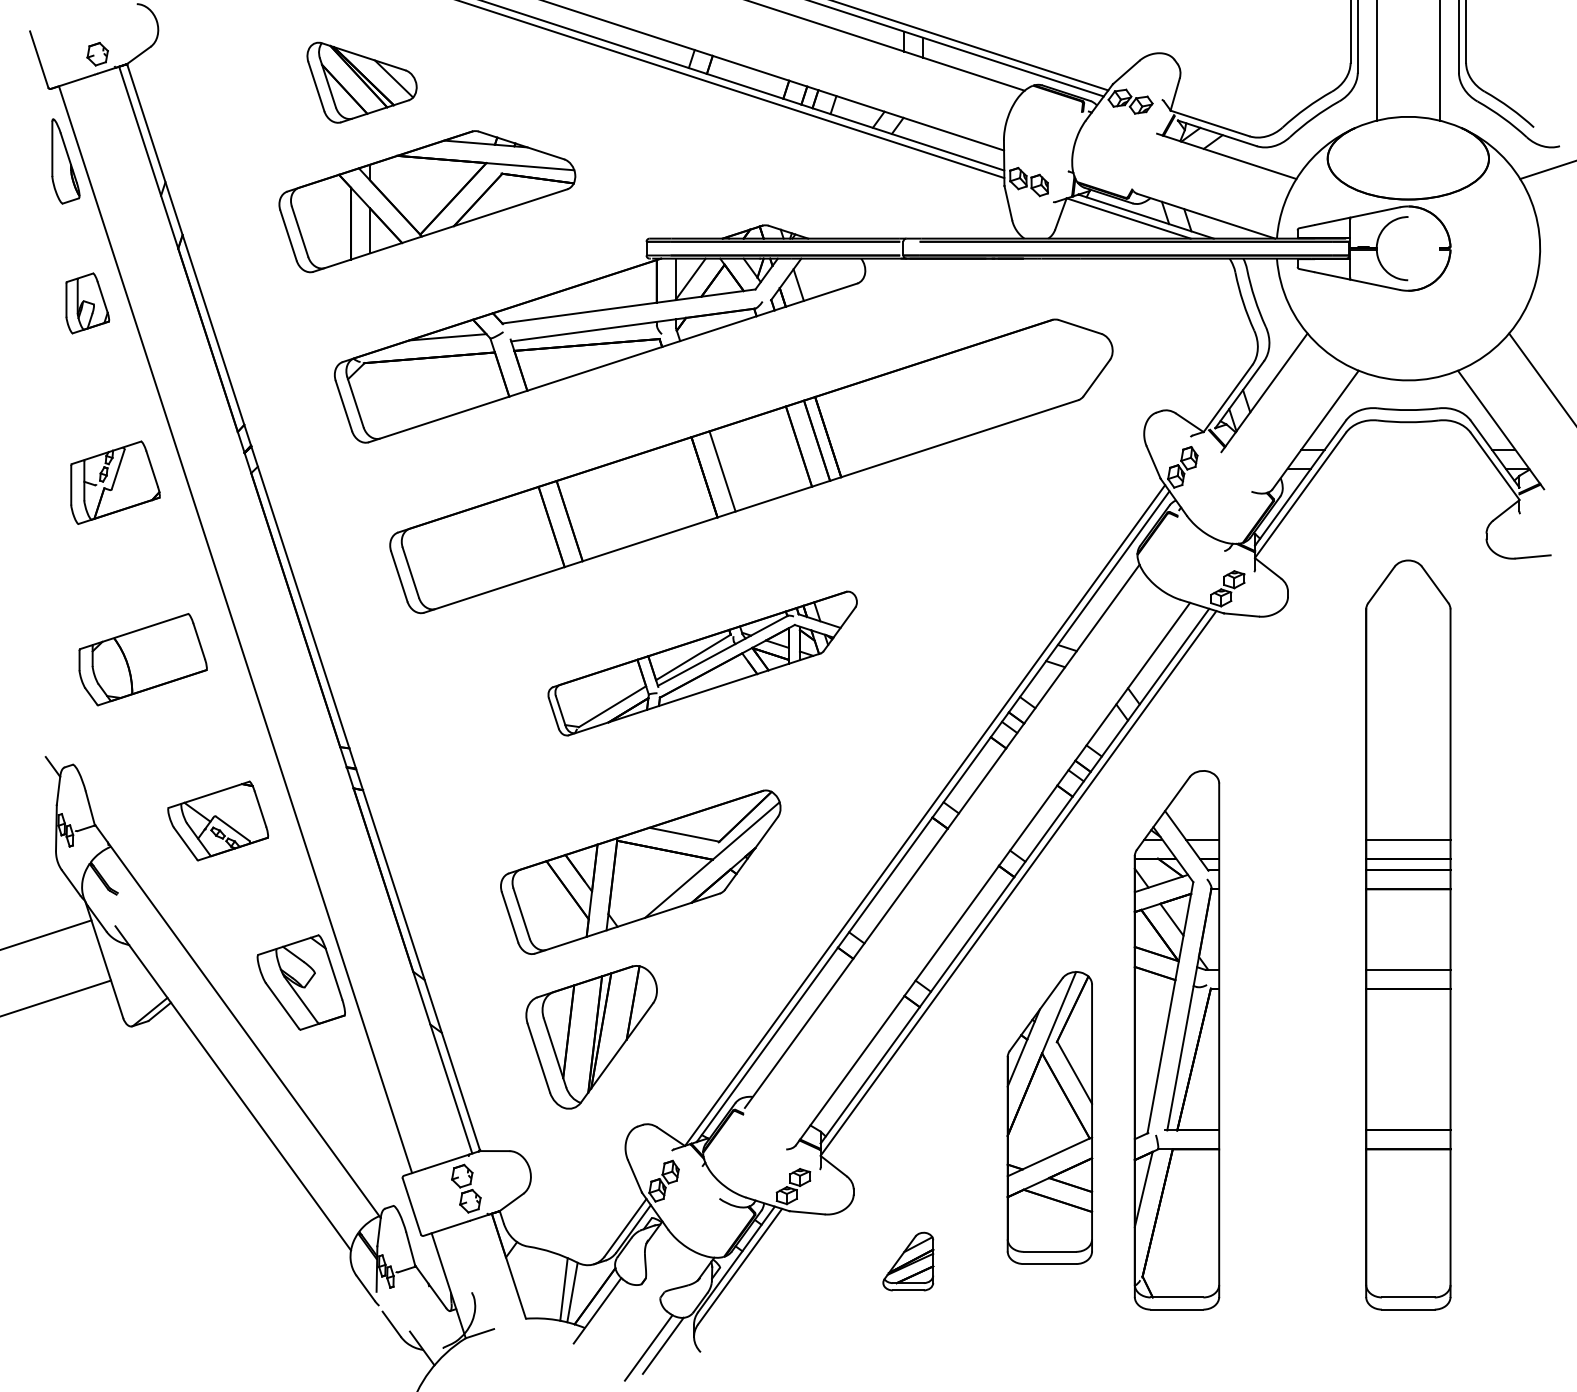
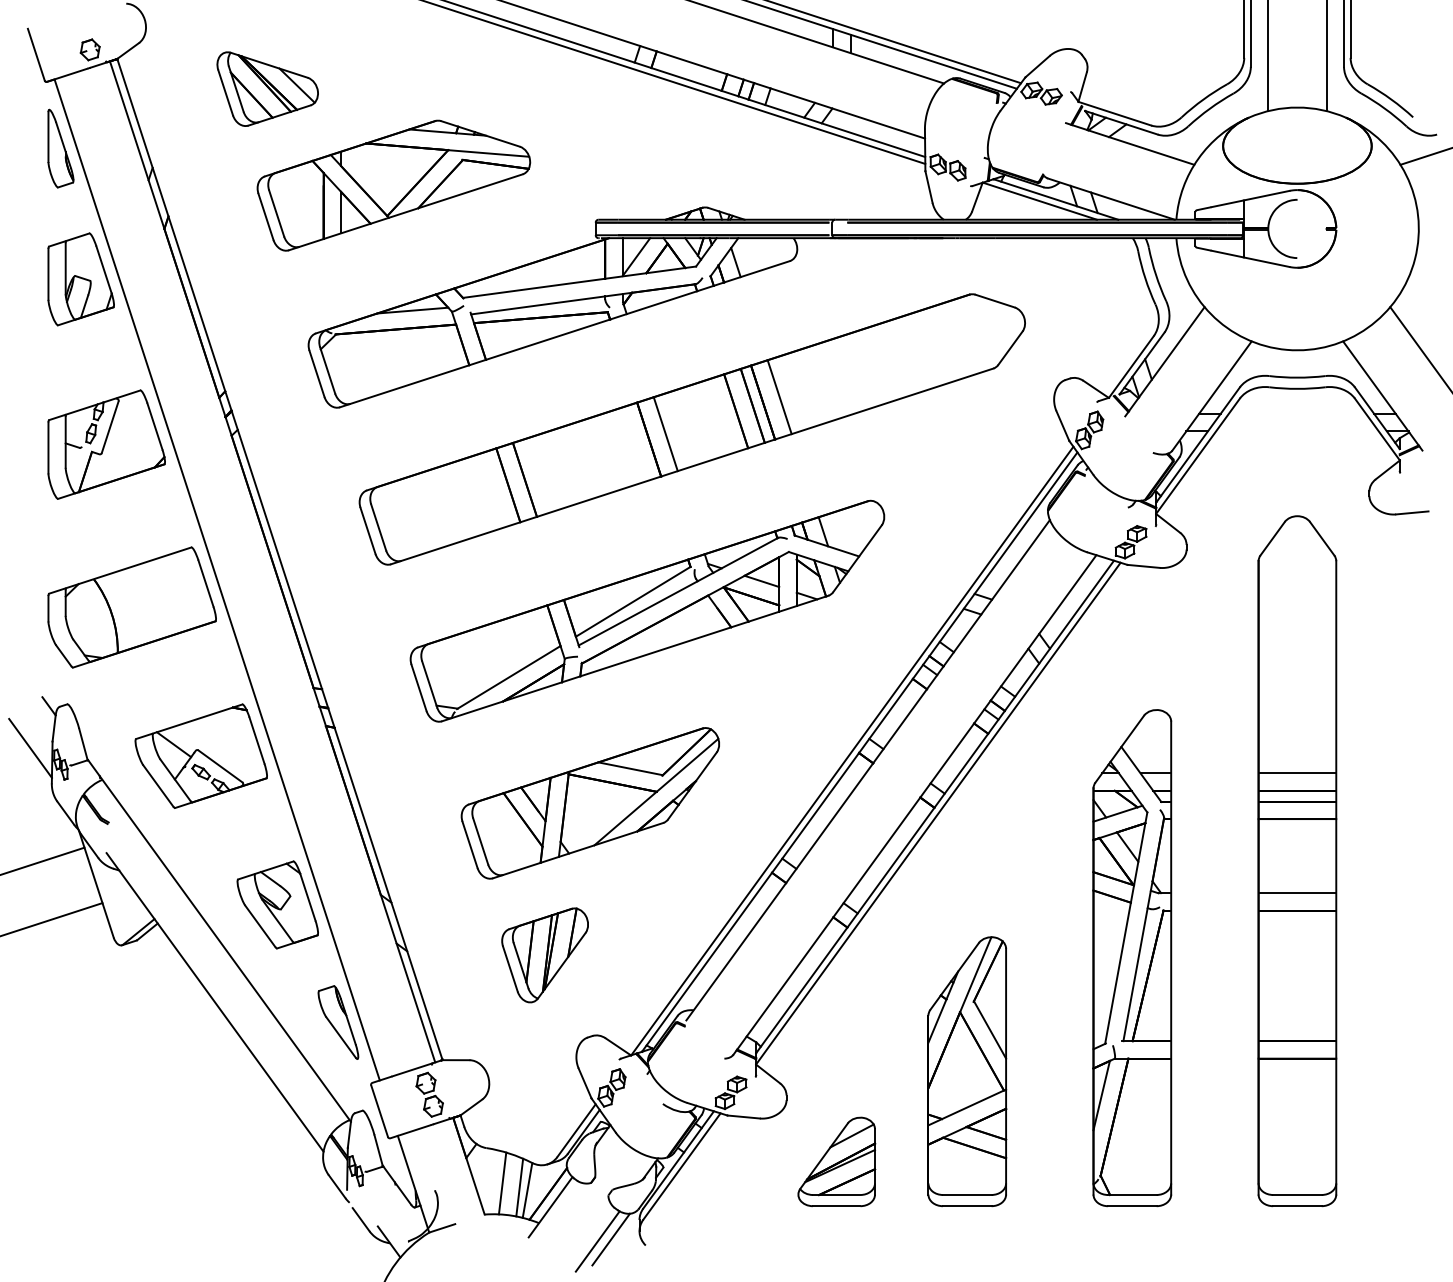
part: (361, 82) -> (267, 88), moved
part: (87, 303) -> (80, 279), size x1.67
line: (846, 431) -> (779, 397), added
part: (115, 482) -> (106, 444), size x1.43
part: (142, 659) -> (131, 607), size x1.43
part: (702, 662) -> (647, 610), size x1.67
line: (32, 811) -> (30, 747), added
part: (217, 820) -> (200, 755), size x1.43
part: (590, 1037) -> (544, 955), size x0.71
part: (1177, 1040) -> (1132, 958), moved
part: (367, 1110) -> (338, 1022), added
part: (1050, 1117) -> (967, 1071), moved
part: (907, 1261) -> (836, 1161), size x1.67
line: (545, 1284) -> (502, 1183), added

